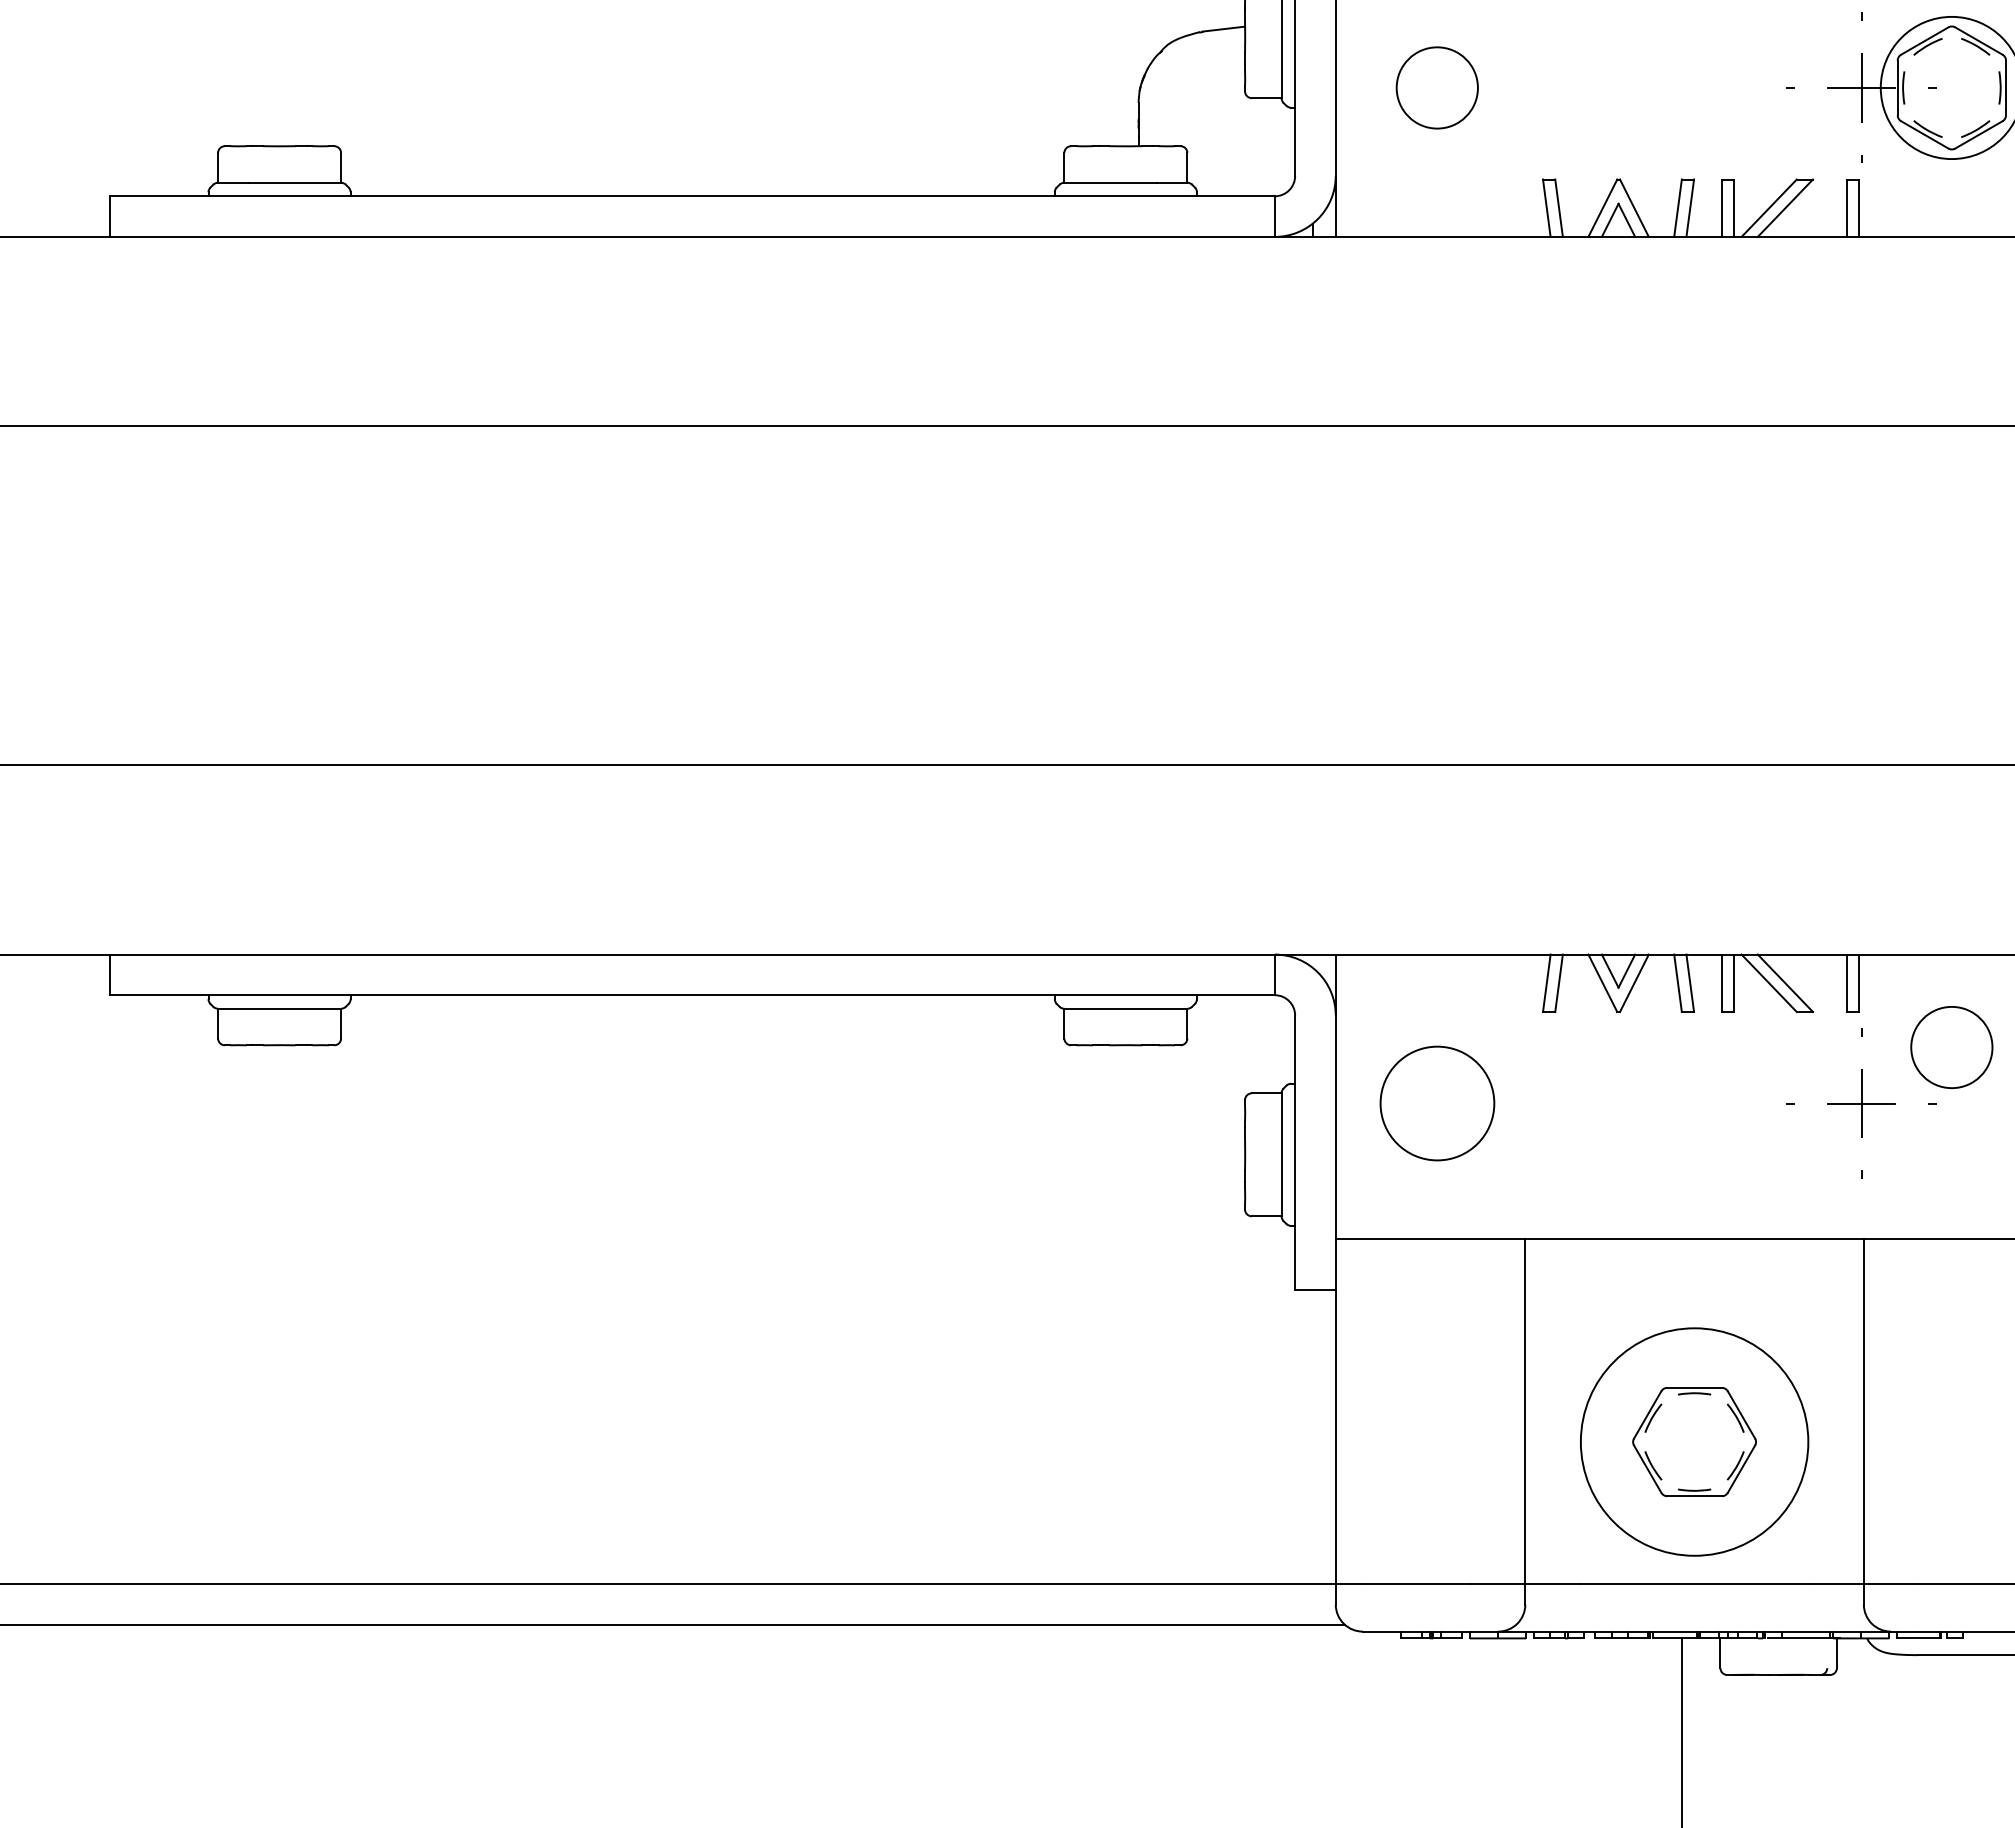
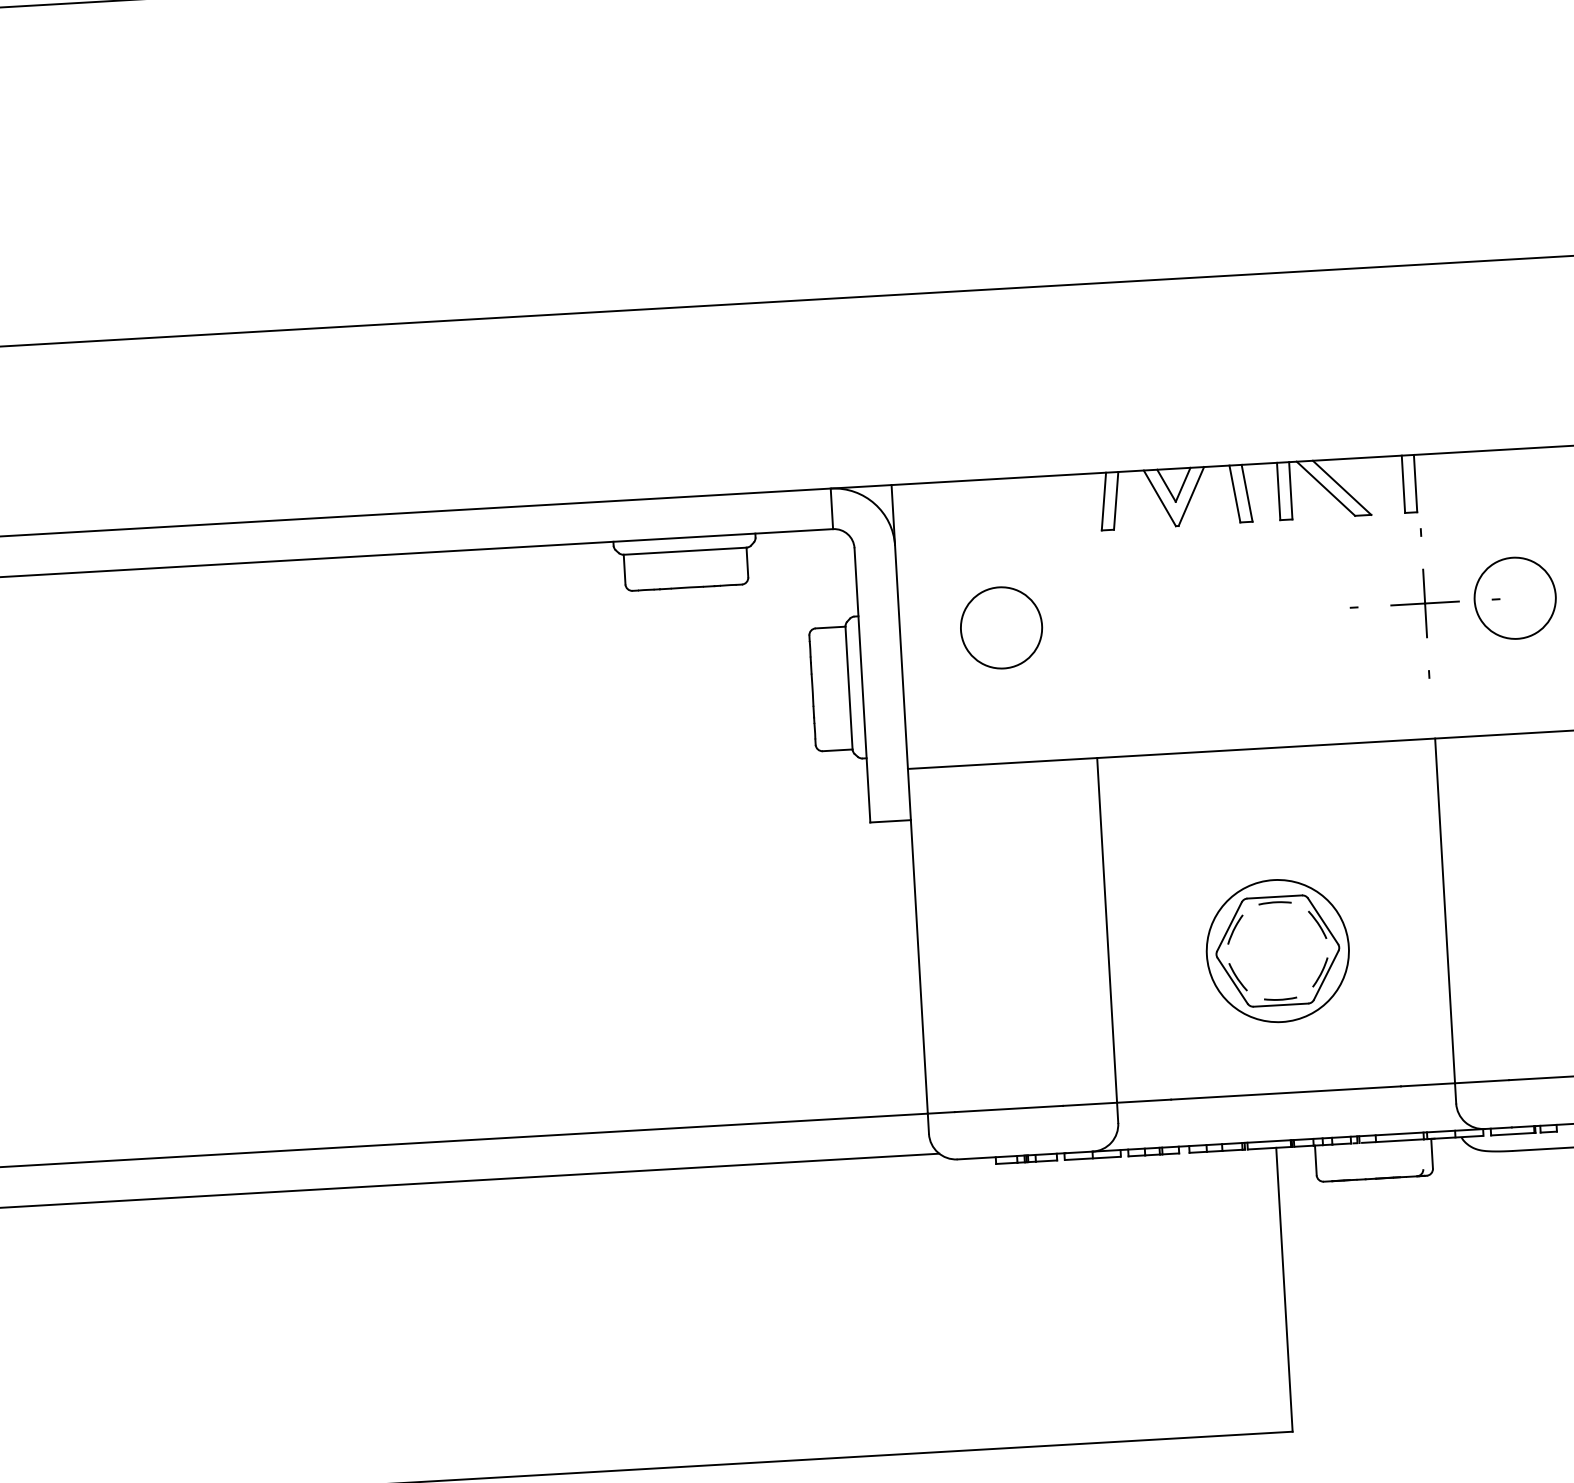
circle: (1951, 1047) -> (1514, 598), moved
circle: (1436, 1103) -> (1000, 627), size x0.71
circle: (1694, 1441) -> (1277, 950), size x0.62

